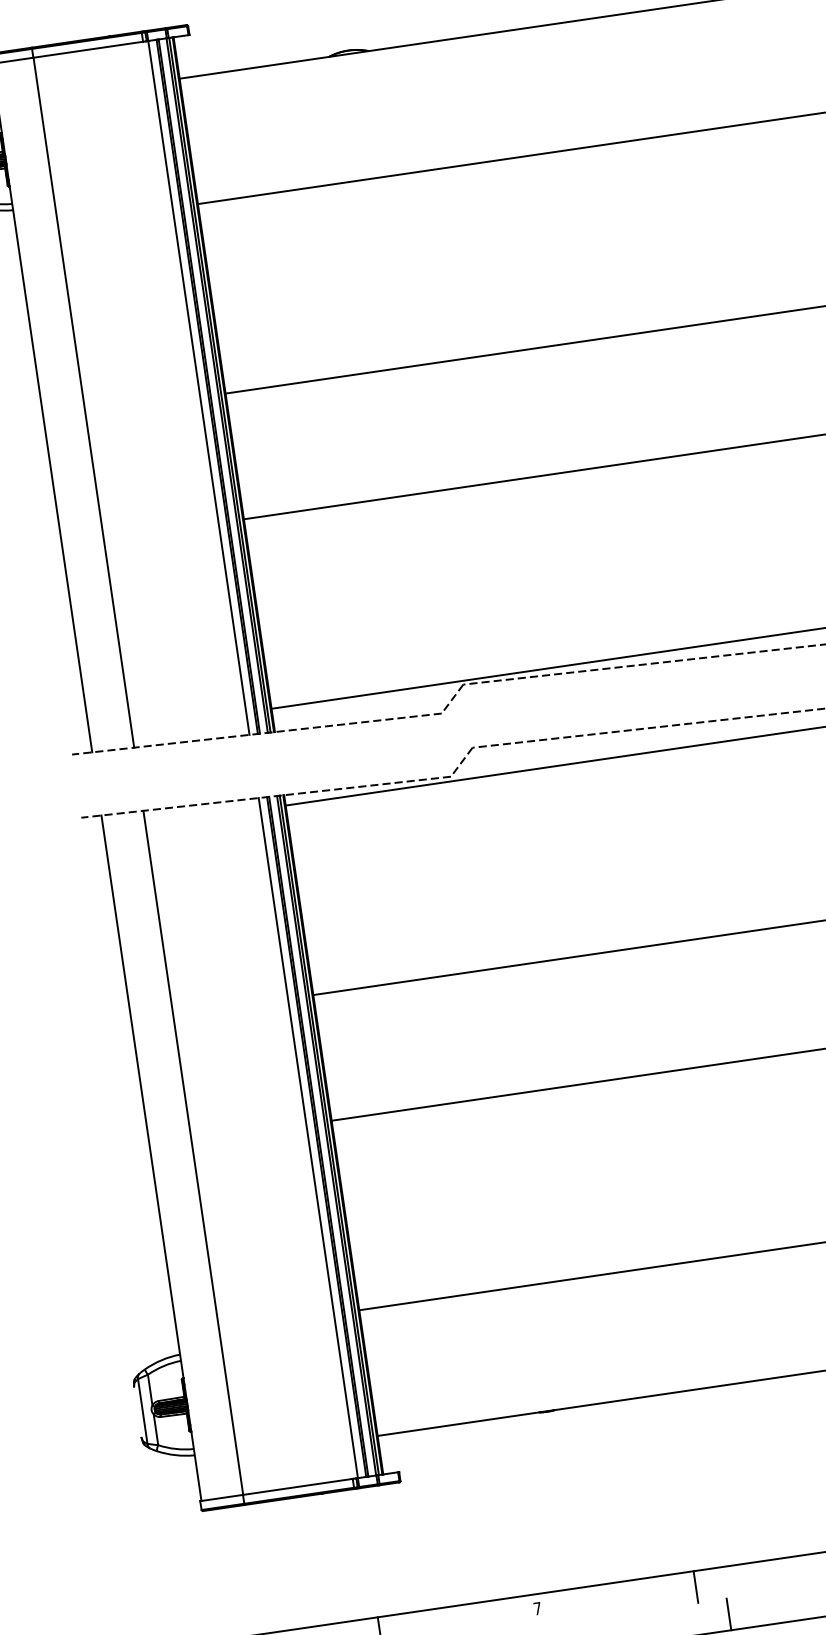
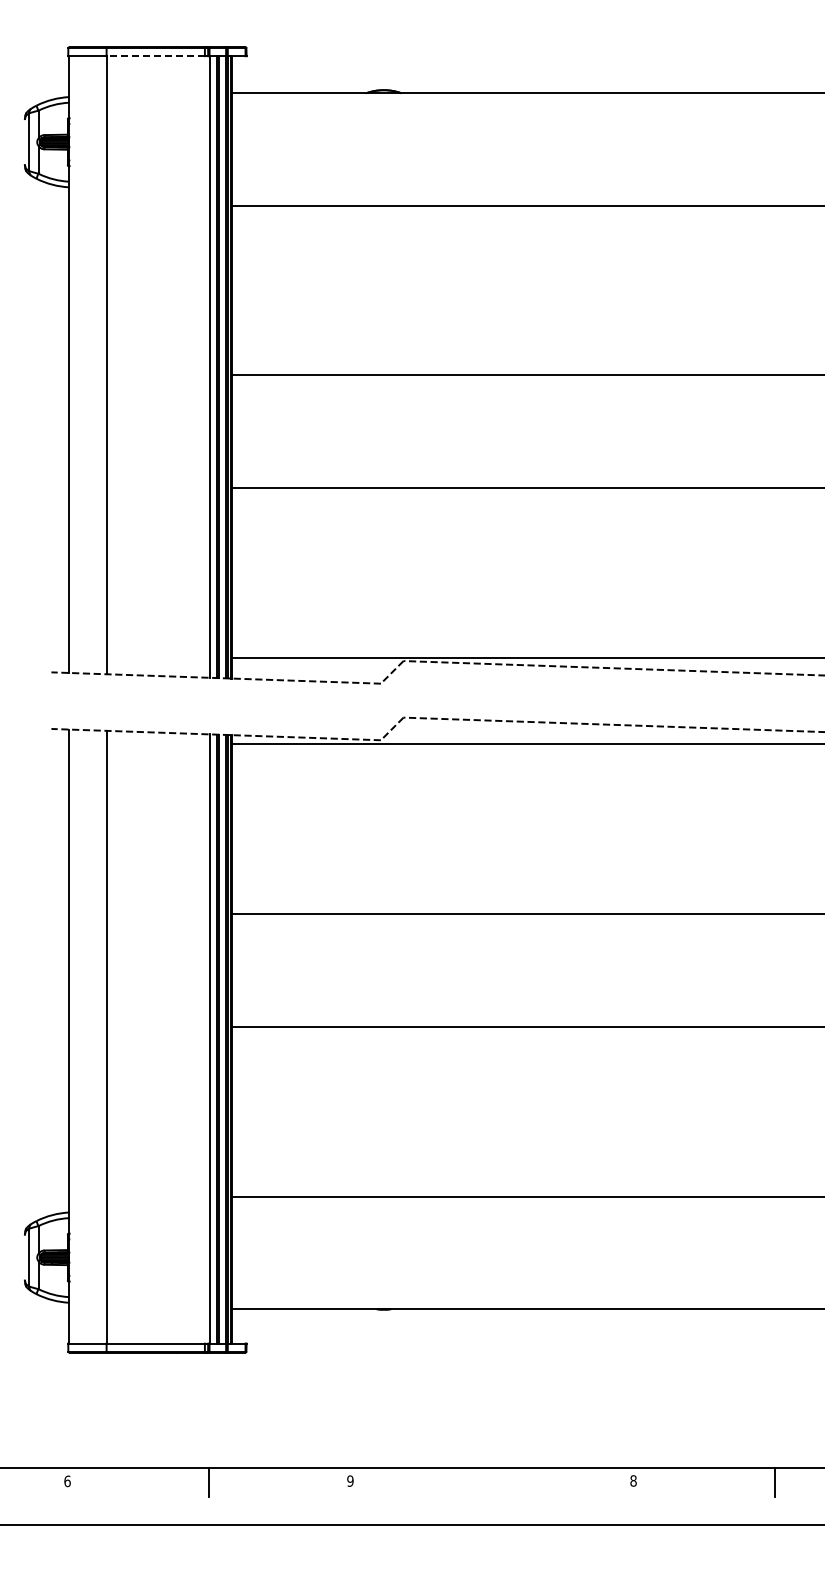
line: (87, 50) -> (155, 56), solid -> dashed
line: (696, 1587) -> (492, 1482), removed
text: (537, 1607) -> (350, 1480), 7 -> 9
line: (728, 1614) -> (517, 1510), removed

